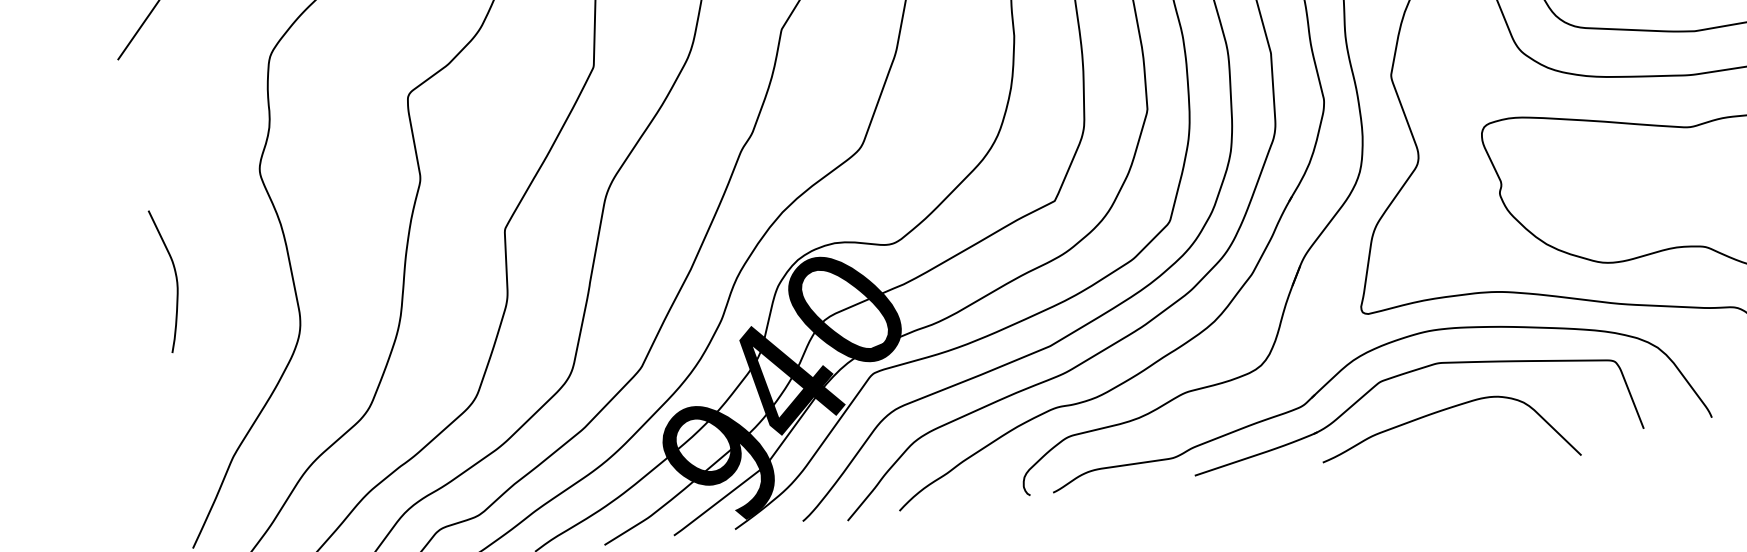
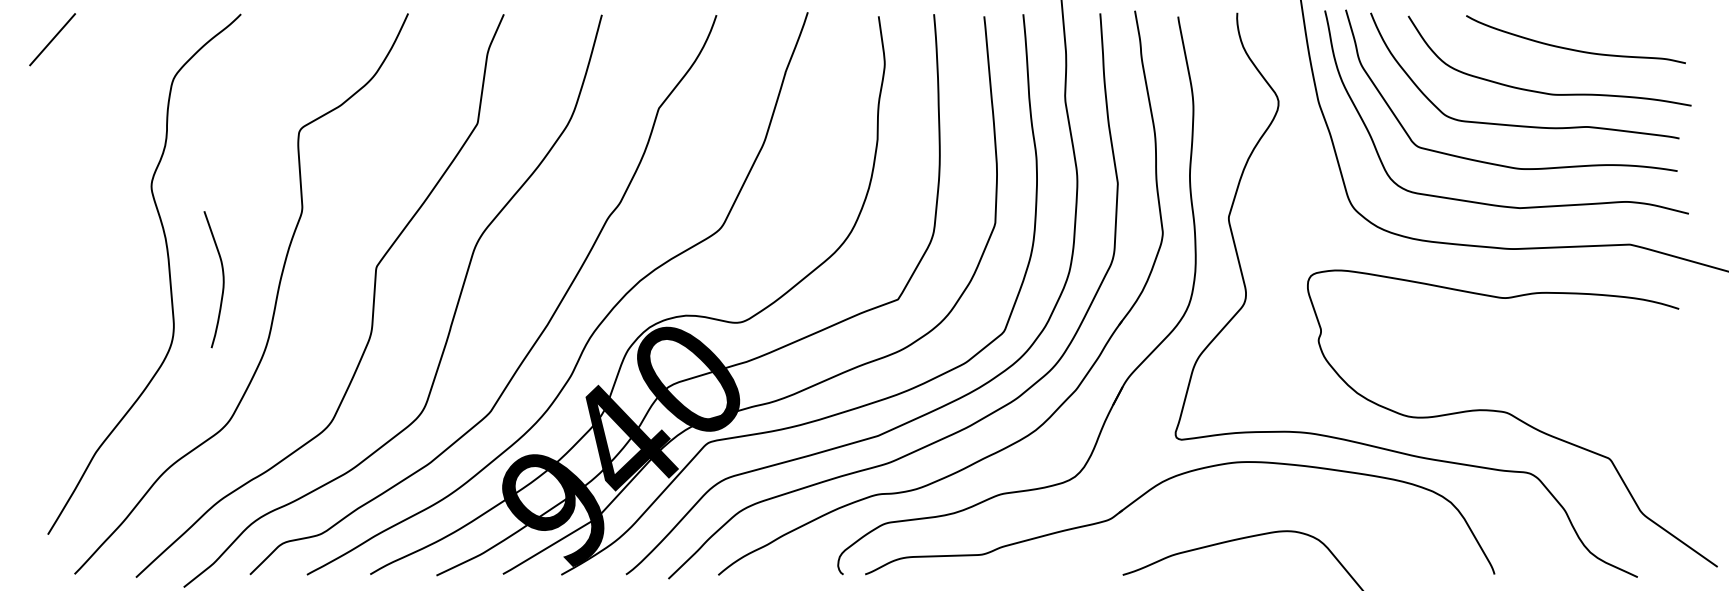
curve: (175, 279) -> (222, 279), moved
part: (1402, 375) -> (1207, 501), removed

